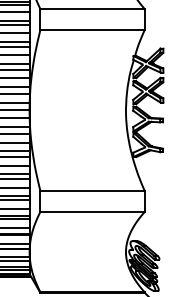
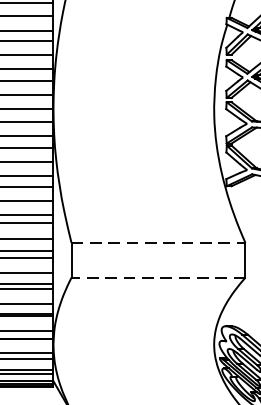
line: (93, 191) -> (160, 243), solid -> dashed
line: (92, 211) -> (158, 277), solid -> dashed

